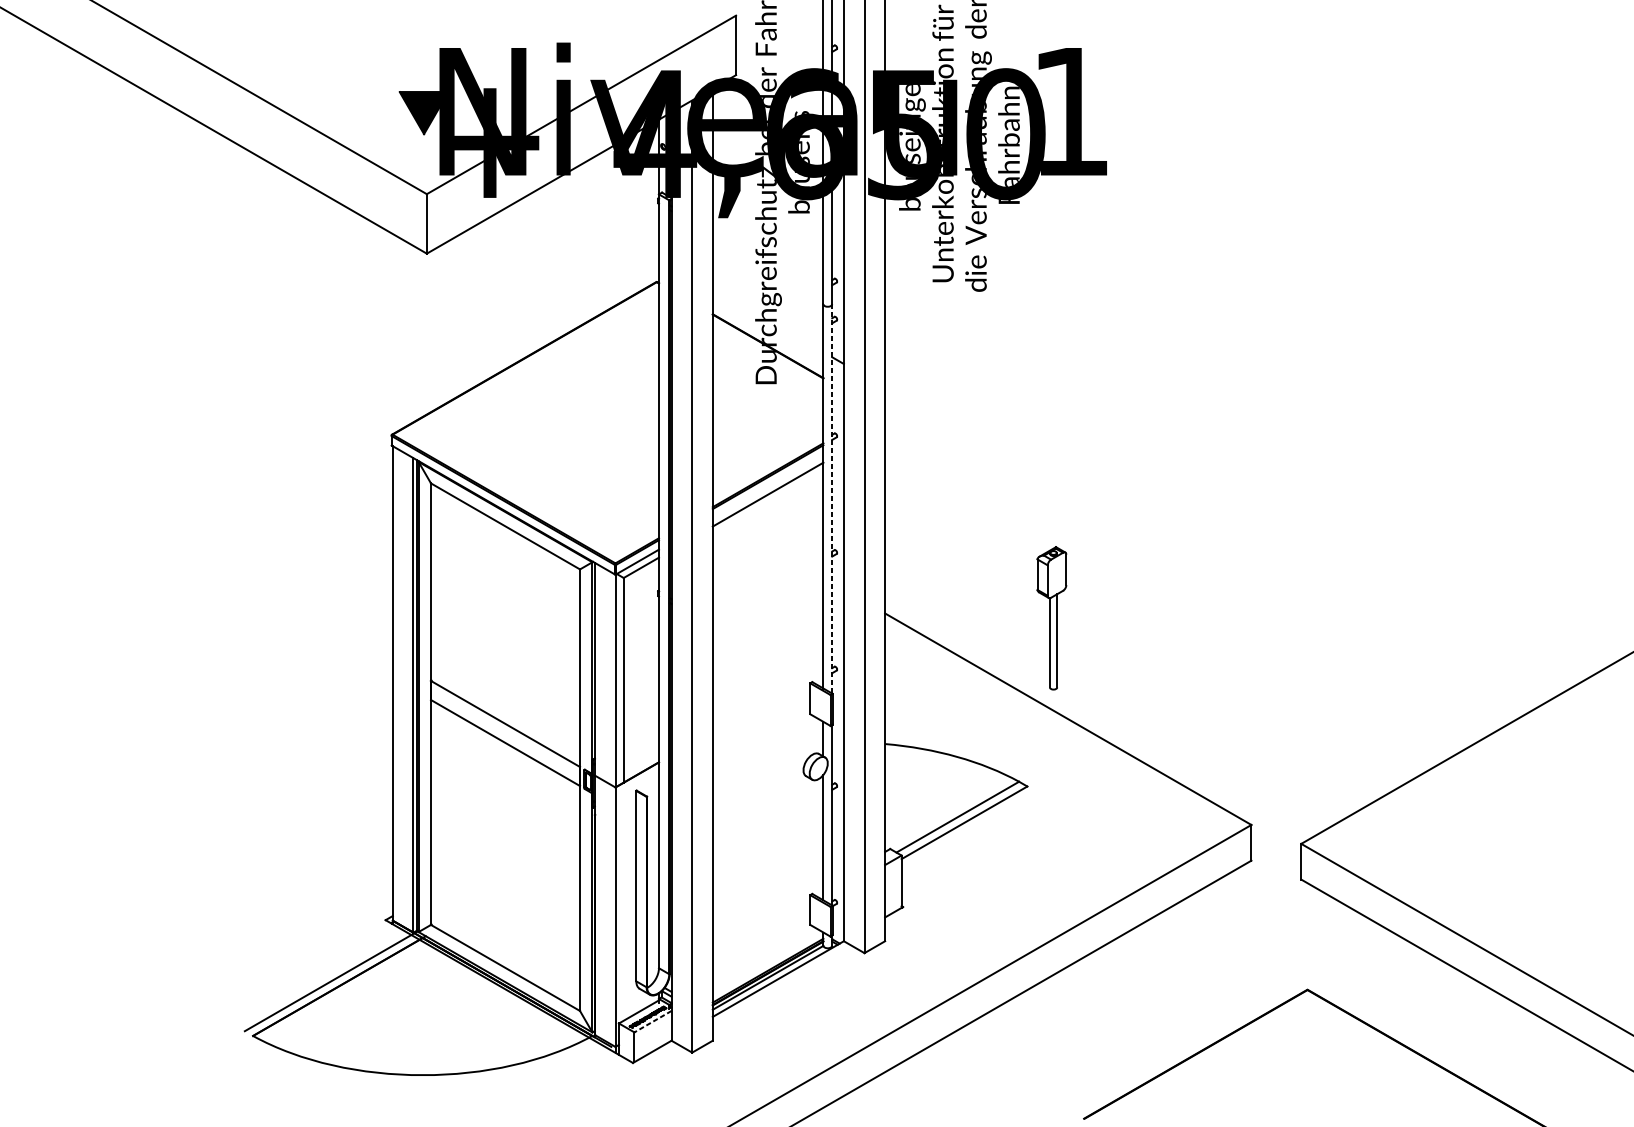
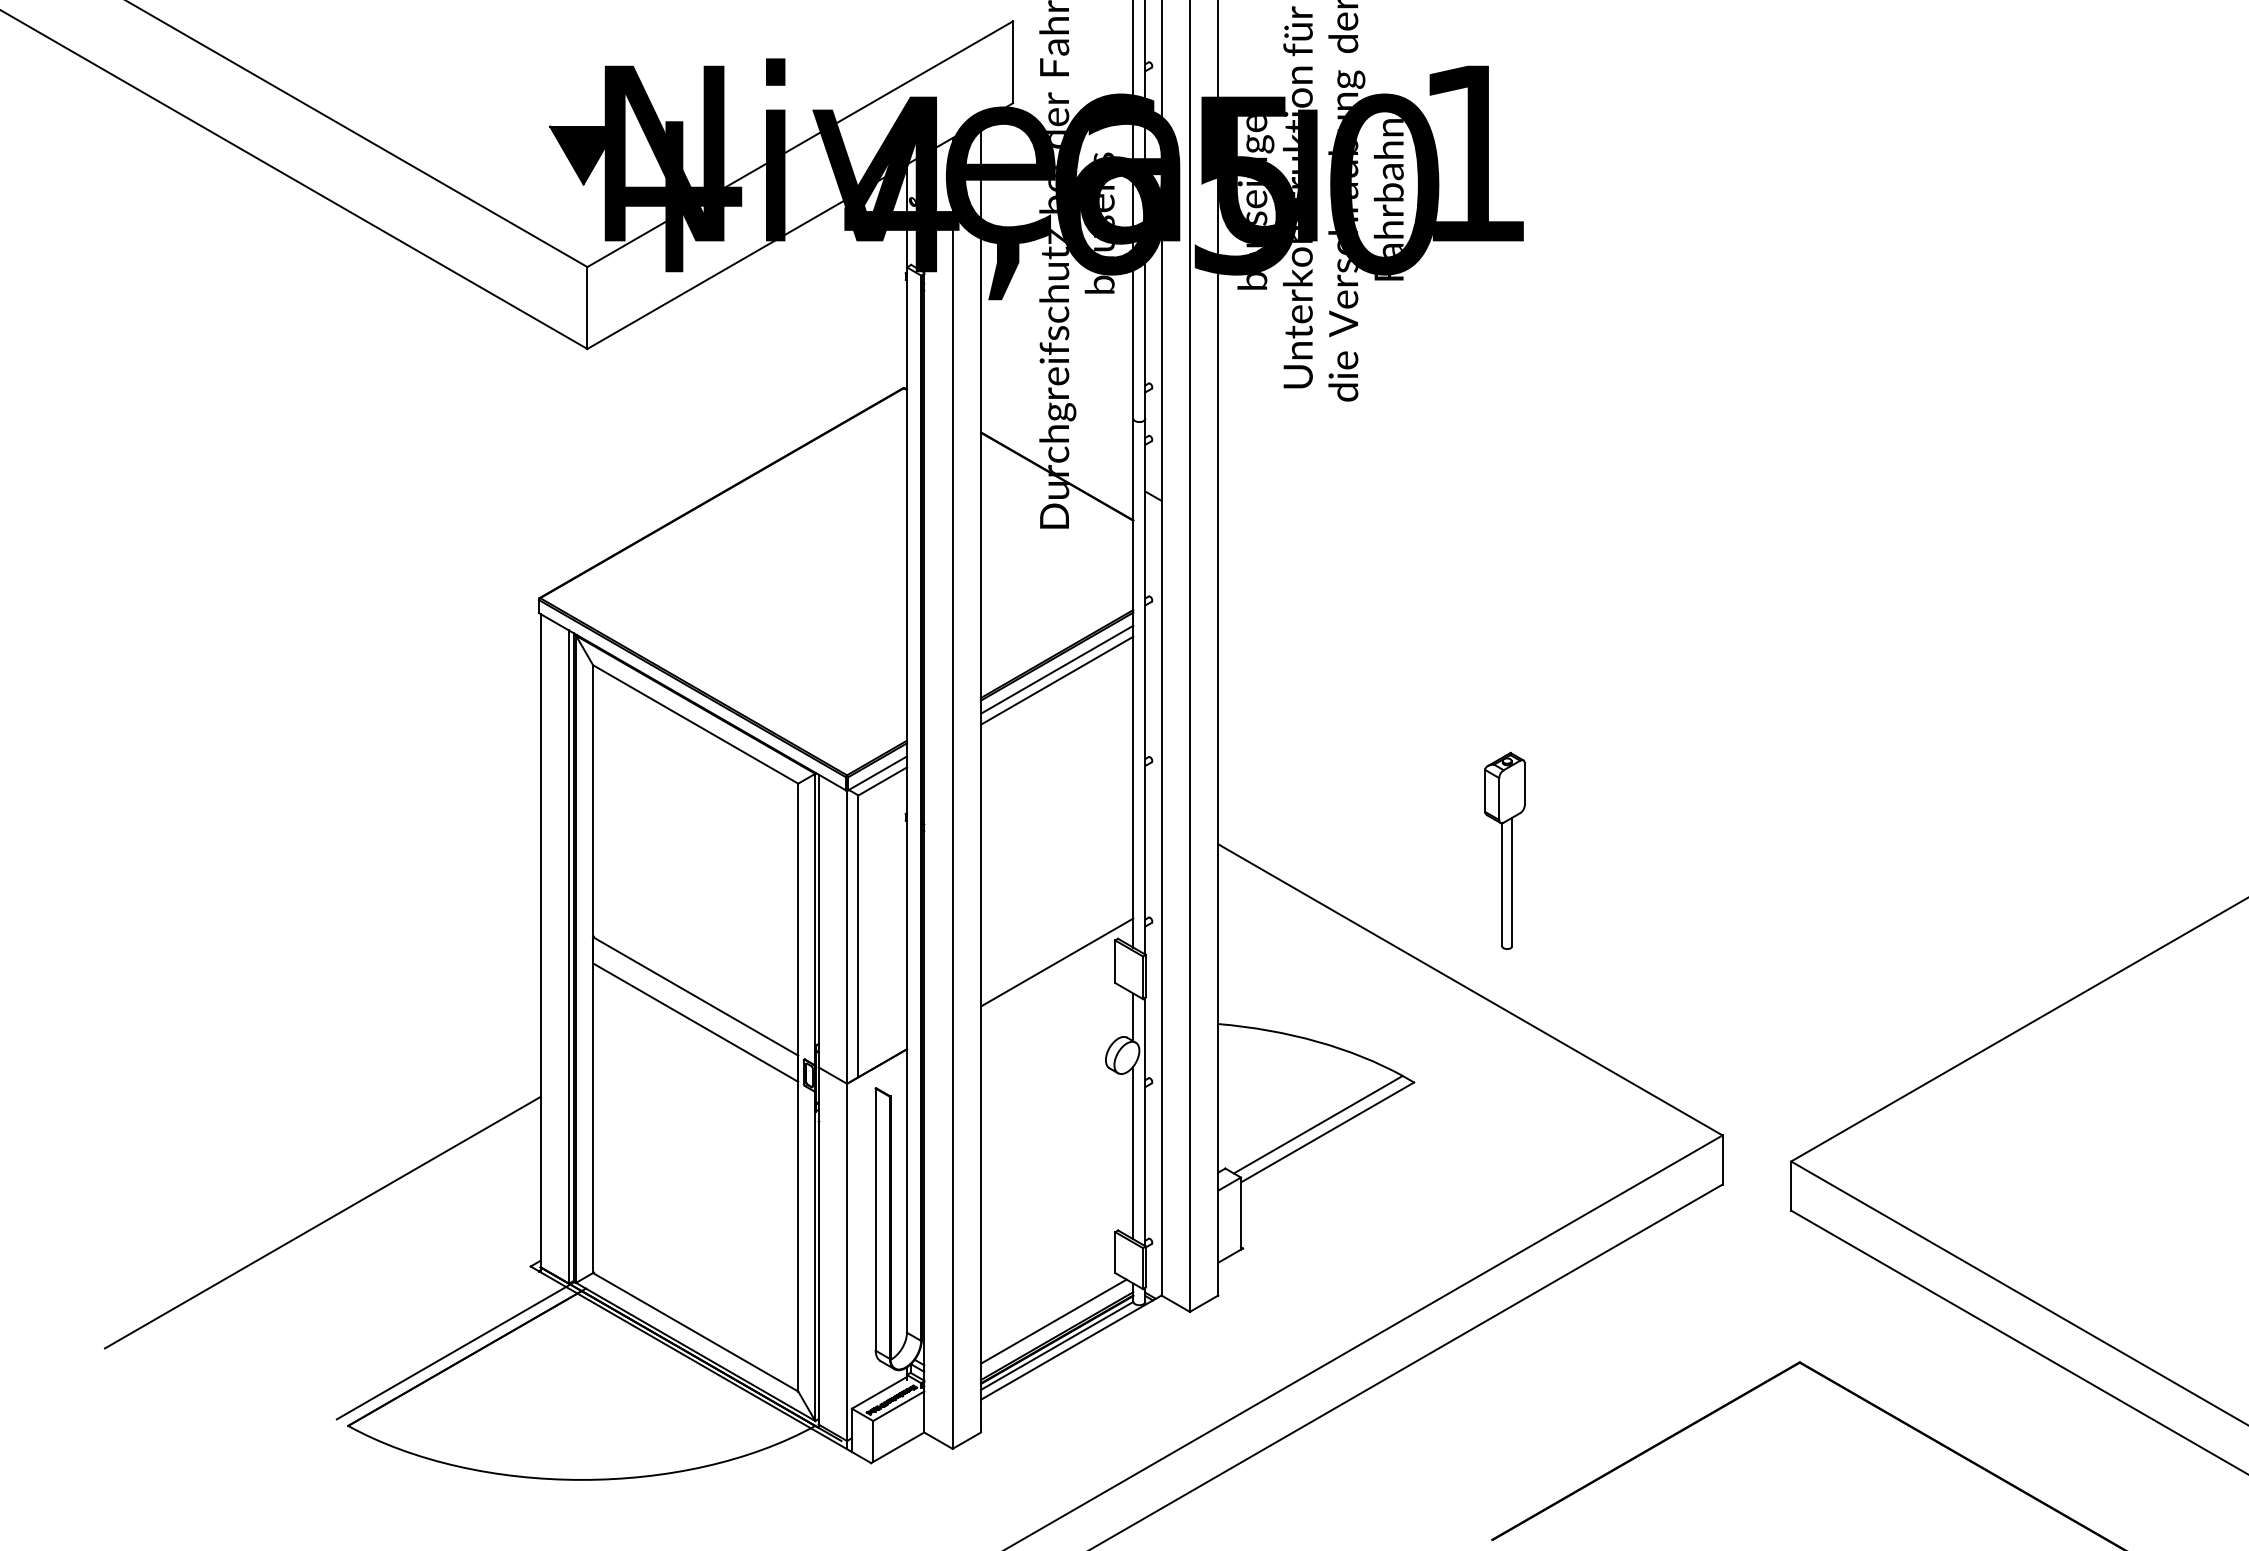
line: (768, 486) -> (1057, 669), added
line: (832, 498) -> (1145, 686), dashed -> solid
part: (1051, 617) -> (1504, 850), moved
line: (768, 699) -> (1057, 962), added
line: (234, 888) -> (322, 1222), added
line: (765, 960) -> (1053, 1321), added
line: (652, 1021) -> (898, 1406), dashed -> solid

